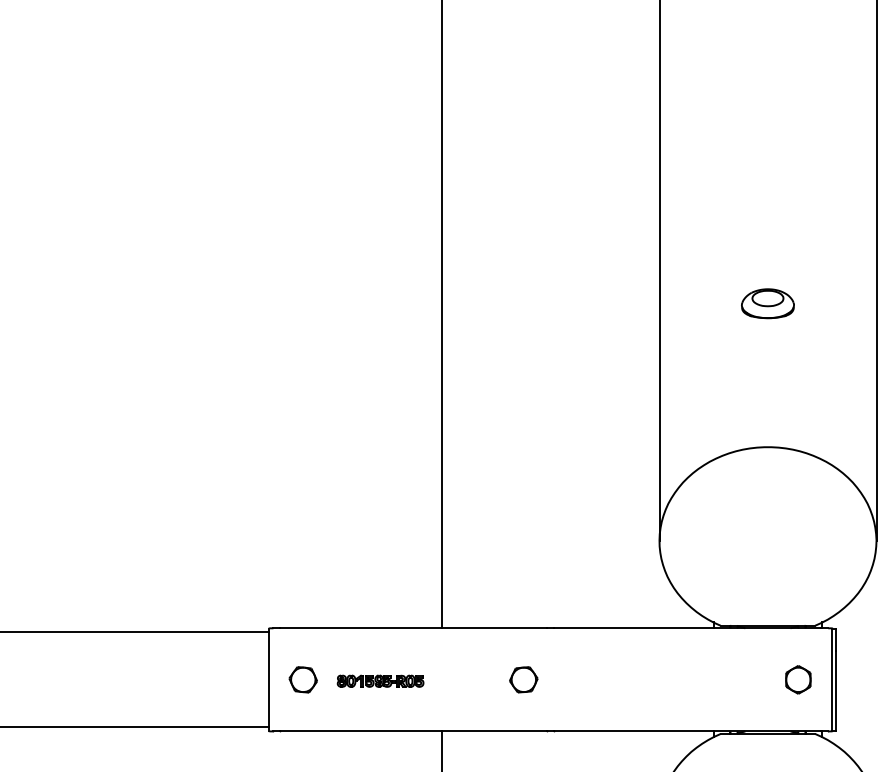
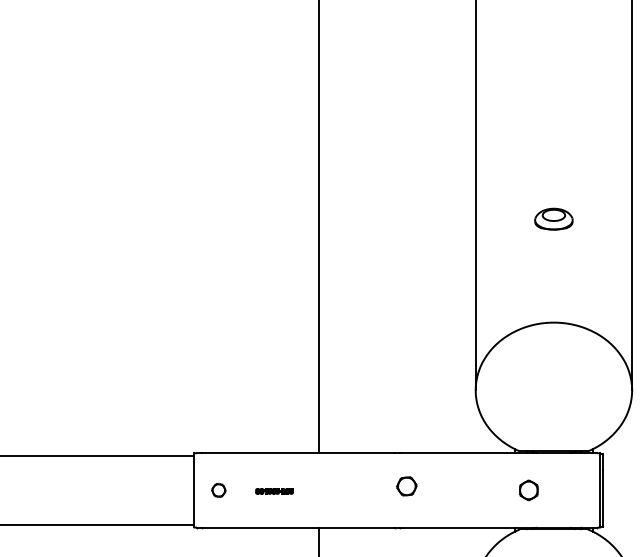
part: (302, 679) -> (218, 490), size x0.7
part: (523, 679) -> (406, 486), moved
part: (797, 679) -> (528, 490), moved
part: (380, 681) -> (274, 491), size x0.6

